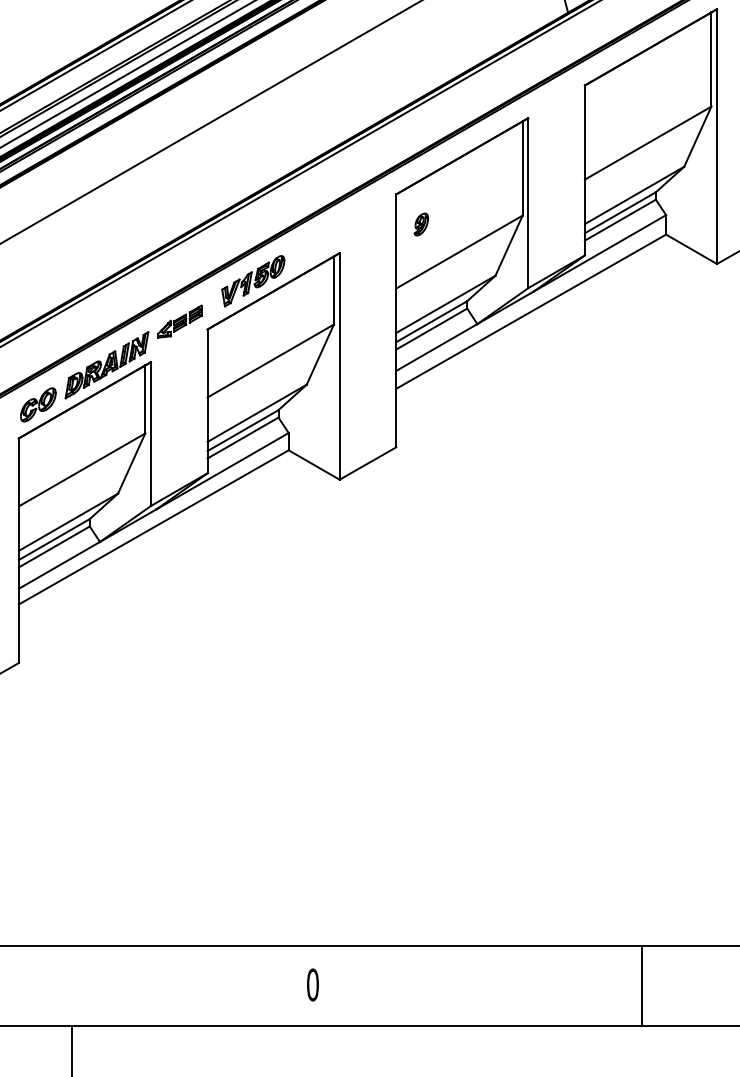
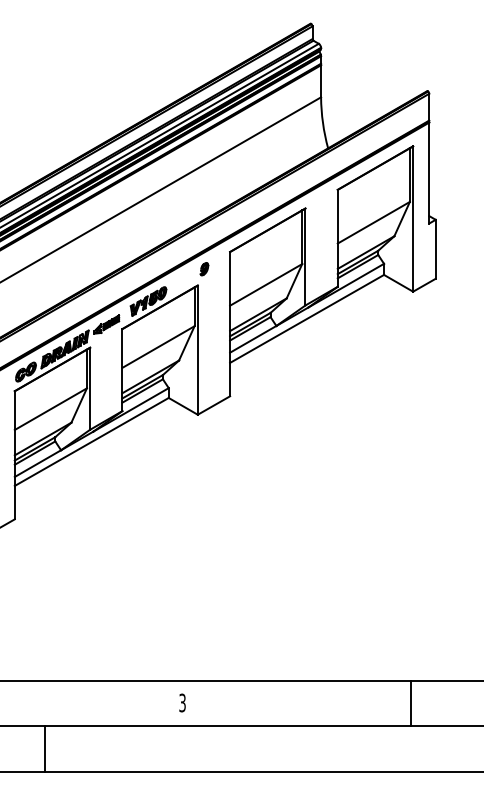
part: (421, 225) -> (204, 269), moved
text: (312, 984) -> (182, 702), 0 -> 3
line: (642, 985) -> (410, 703), moved

